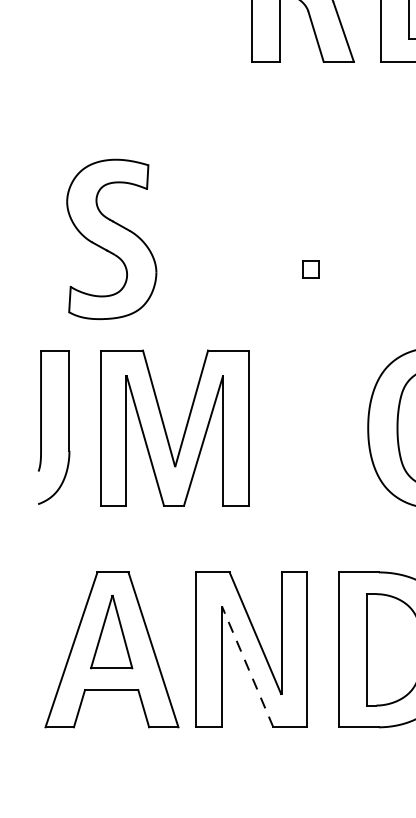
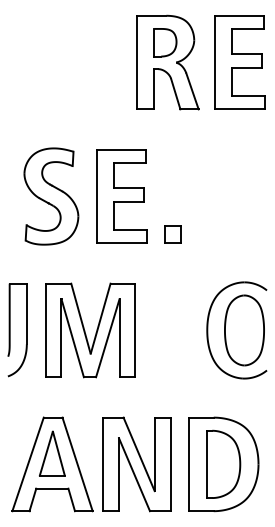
part: (226, 206) -> (121, 196), added
part: (111, 239) -> (51, 196), moved
part: (310, 269) -> (172, 234), size x1.67
line: (247, 666) -> (134, 474), dashed -> solid

